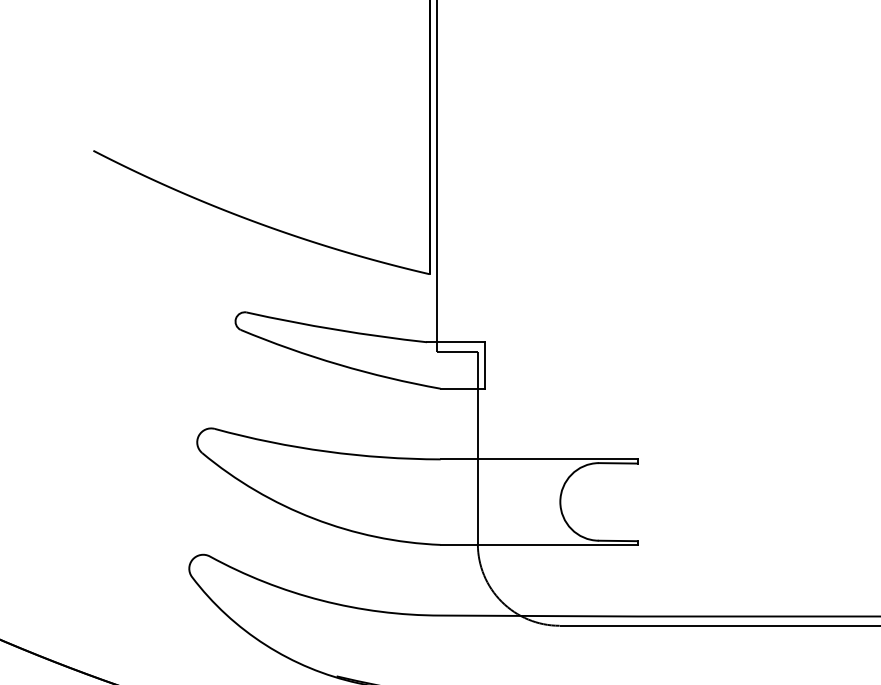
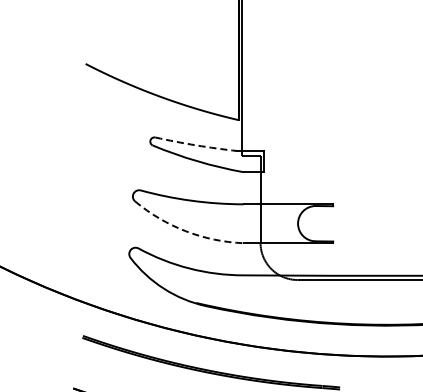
arc: (337, 330) -> (196, 145), solid -> dashed
arc: (312, 519) -> (185, 231), solid -> dashed

